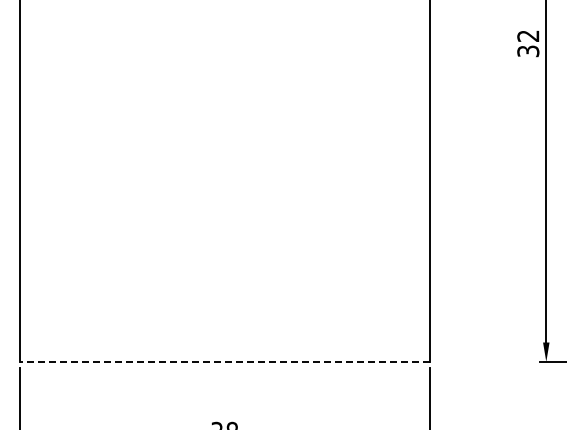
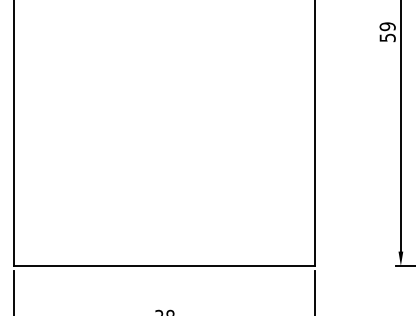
text: (528, 43) -> (387, 32), 32 -> 59
line: (224, 361) -> (164, 265), dashed -> solid

